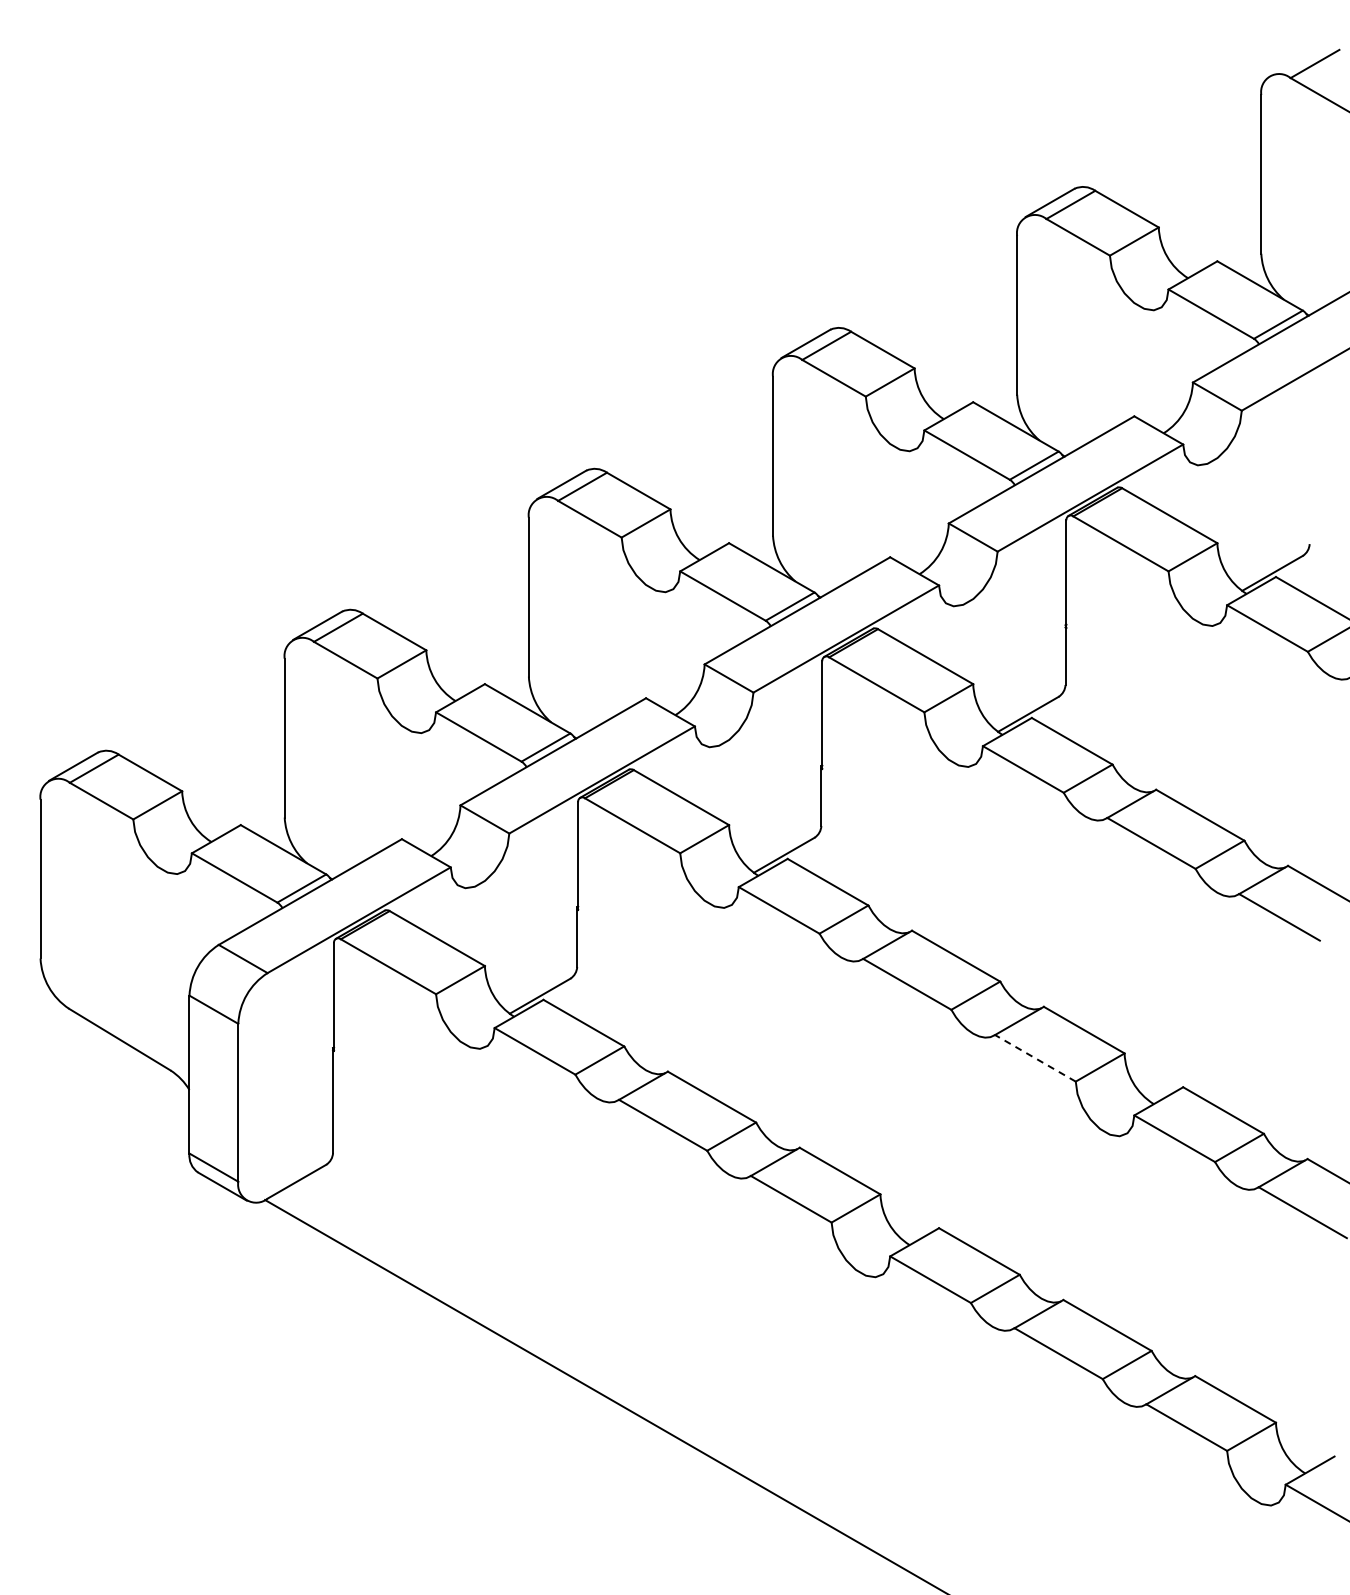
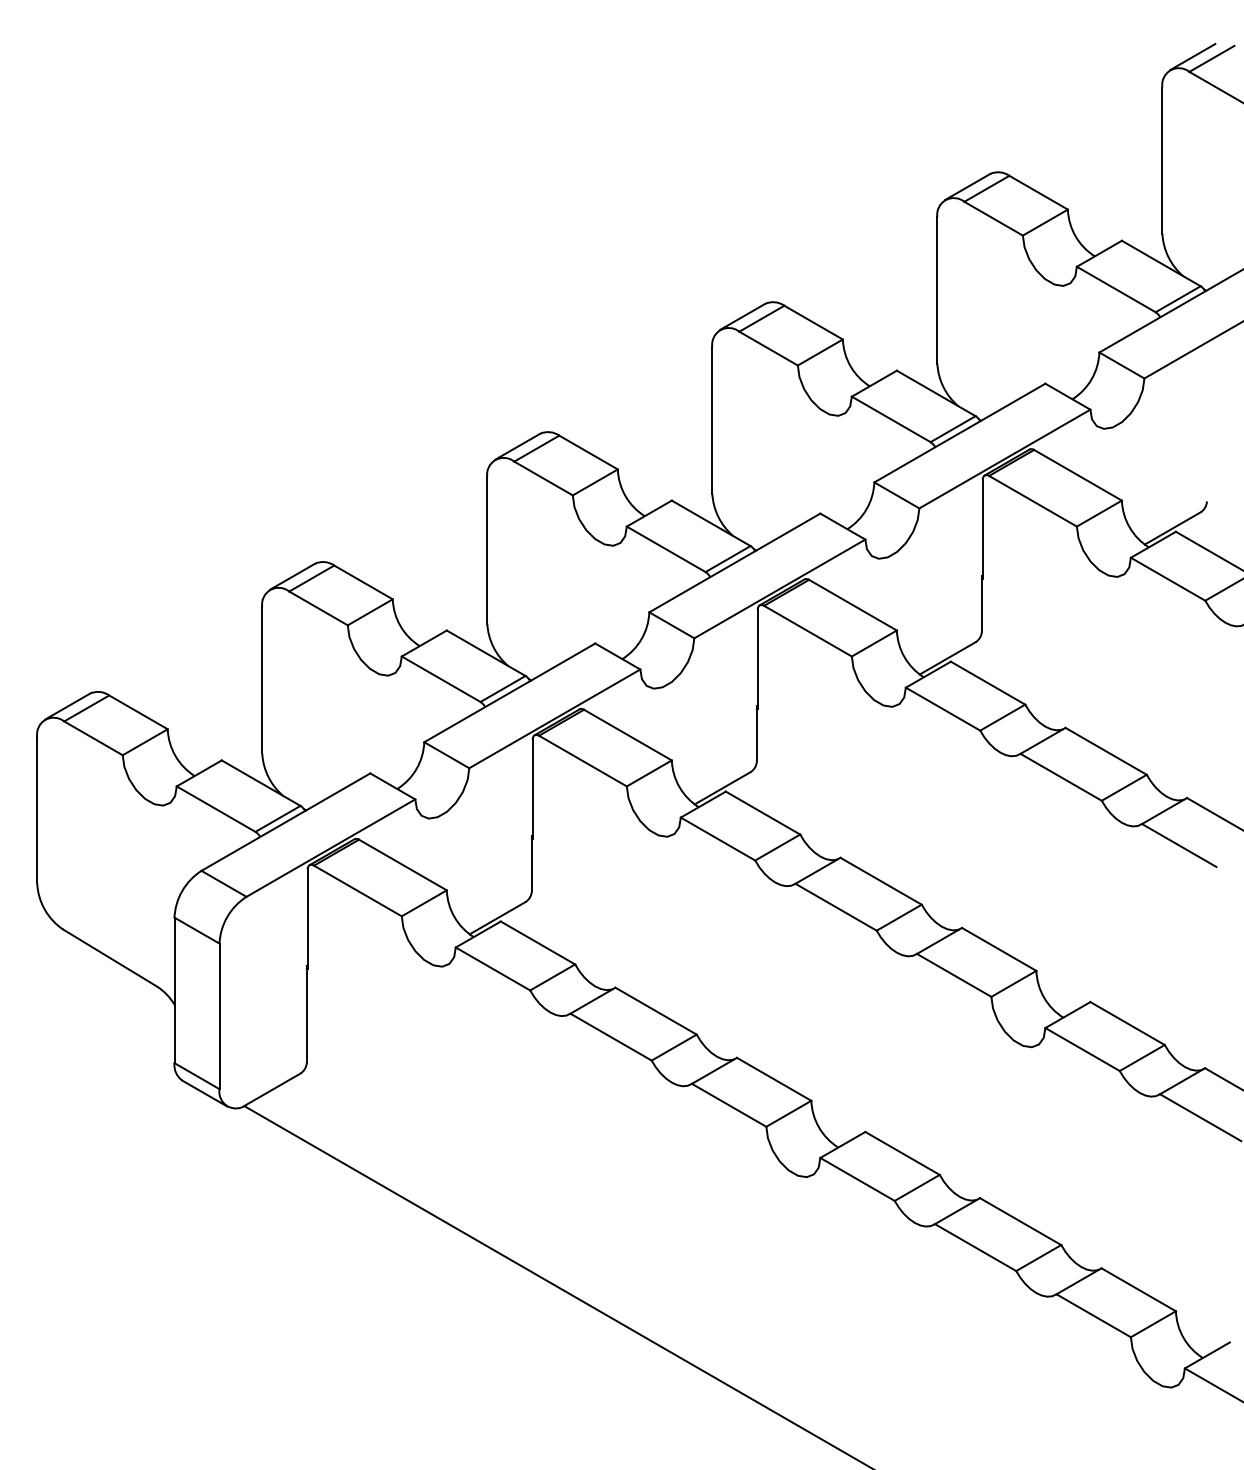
line: (1293, 61) -> (1192, 56), added
line: (1035, 1058) -> (954, 975), dashed -> solid

